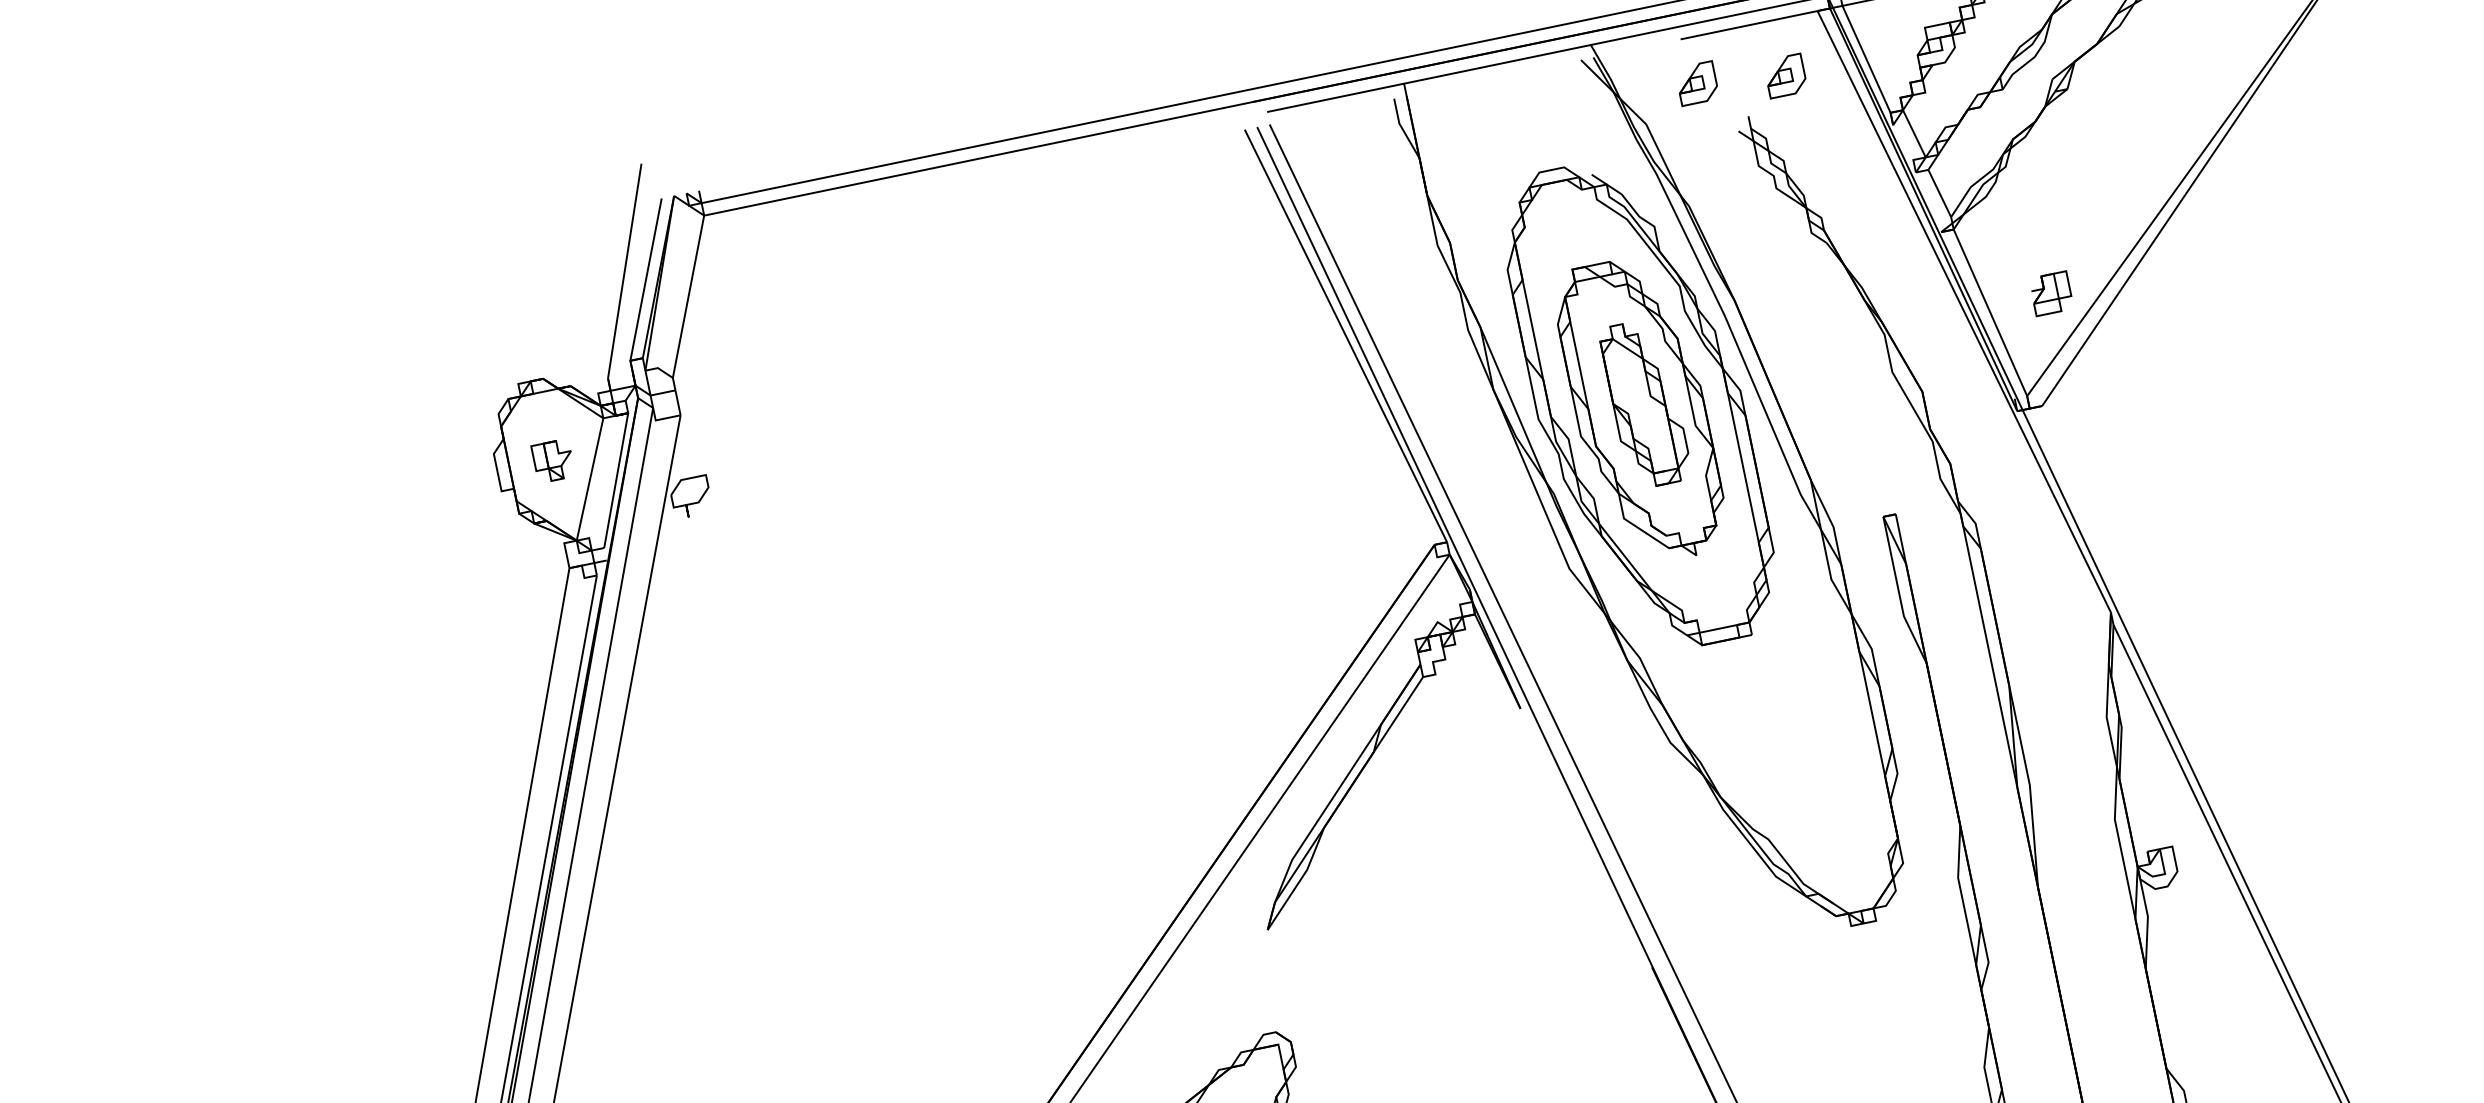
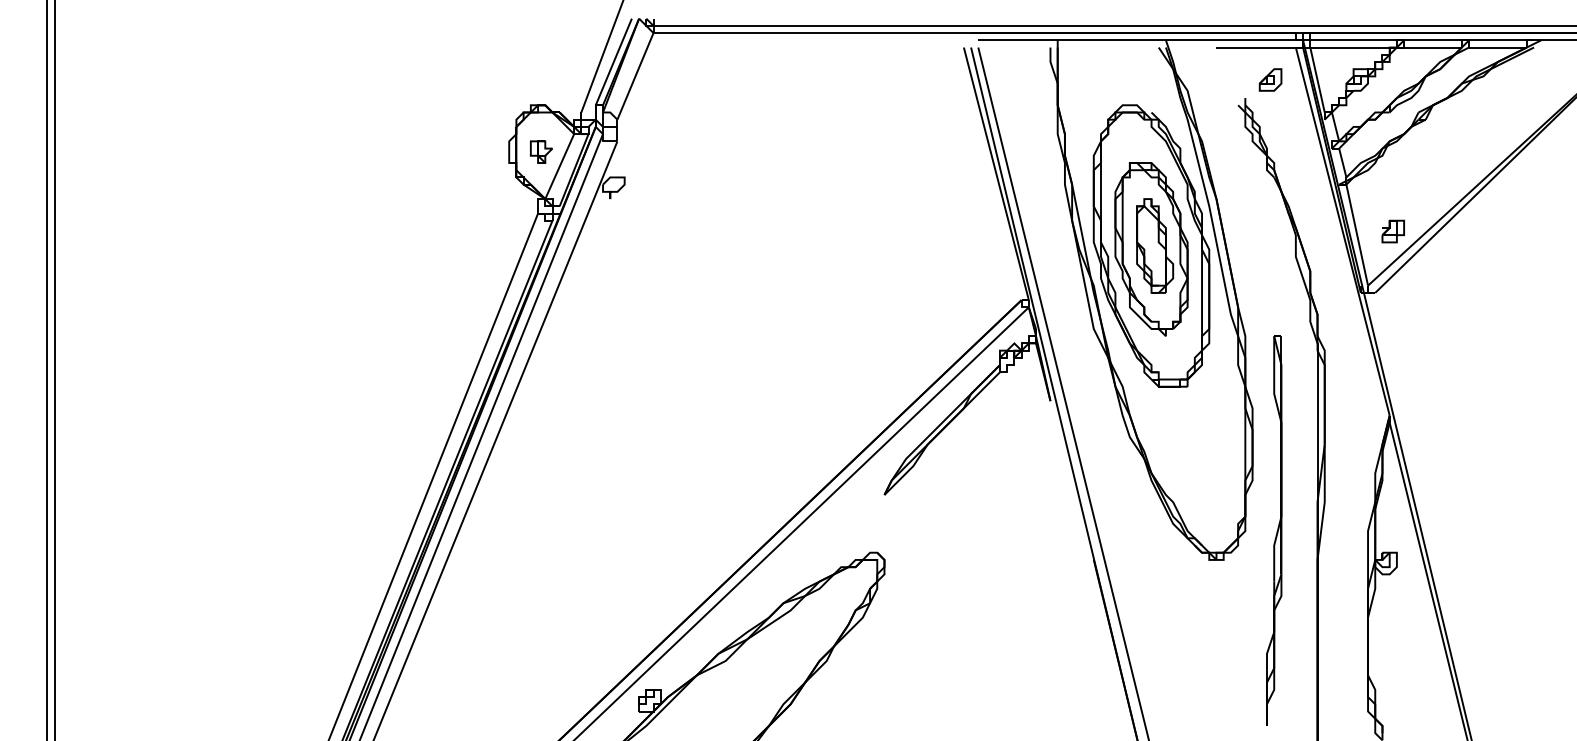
part: (1696, 82) -> (1220, 73), removed

